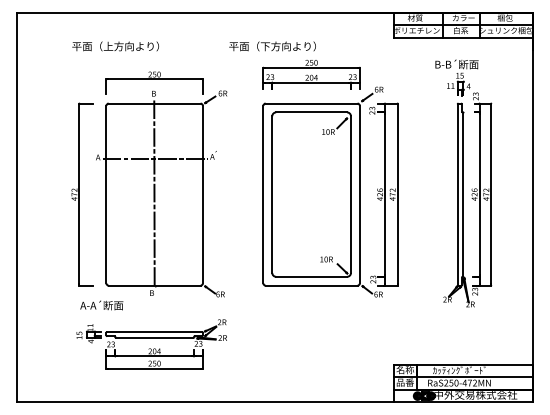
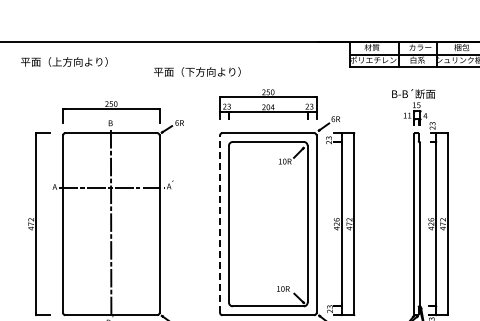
text: (115, 46) -> (64, 62), moved
text: (272, 46) -> (197, 72), moved
line: (263, 194) -> (220, 224), solid -> dashed

